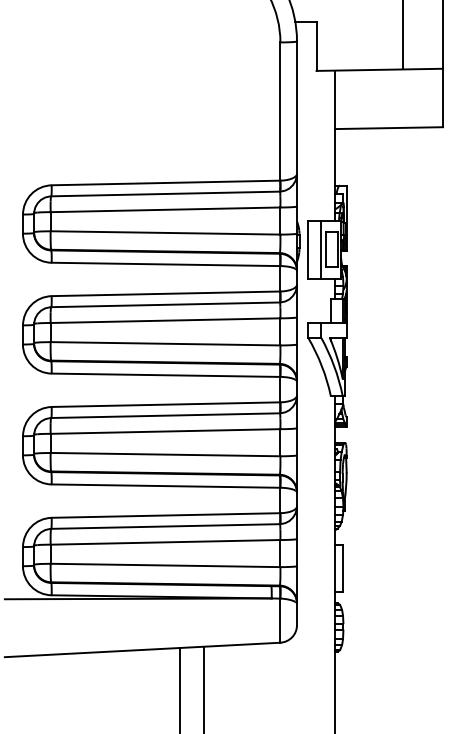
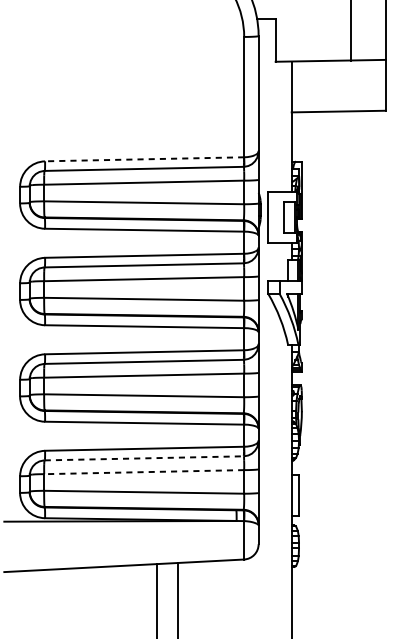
line: (165, 182) -> (144, 158), solid -> dashed
line: (321, 249) -> (279, 217), removed
line: (166, 526) -> (145, 458), solid -> dashed
line: (165, 542) -> (144, 472), solid -> dashed

